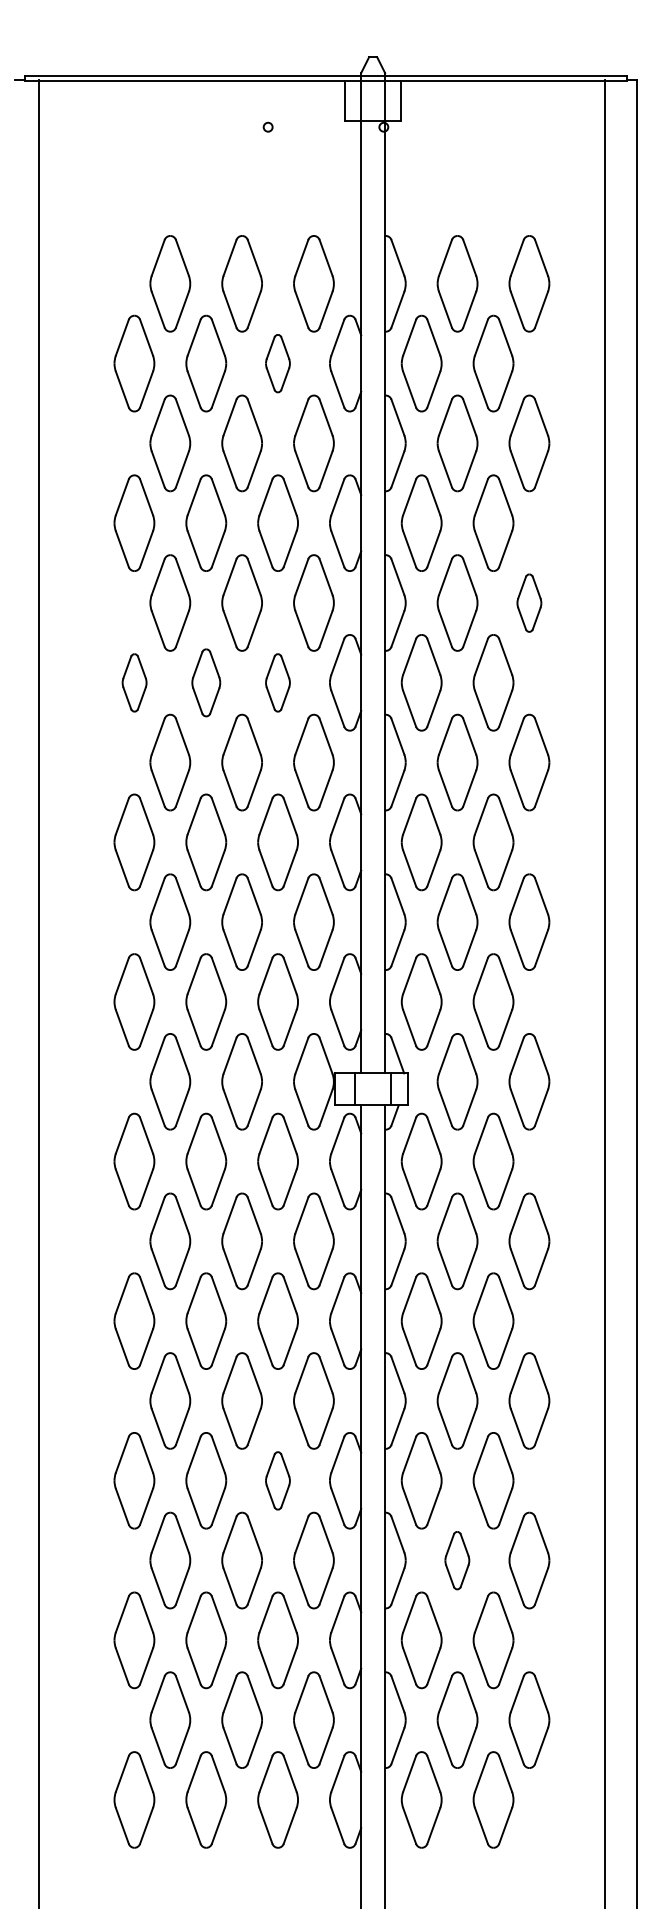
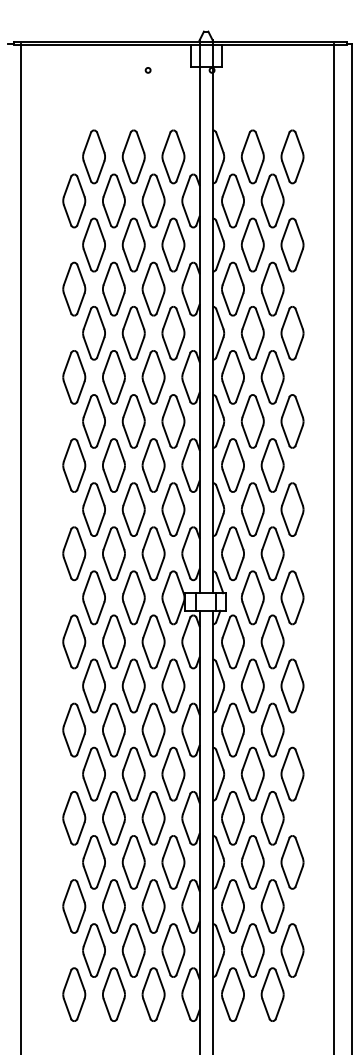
part: (277, 362) -> (153, 200), size x1.67
part: (529, 603) -> (292, 333), size x1.67
part: (134, 683) -> (74, 377), size x1.67
part: (205, 683) -> (113, 377), size x1.43
part: (277, 683) -> (153, 377), size x1.67
part: (277, 1481) -> (153, 818), size x1.67
part: (456, 1560) -> (252, 862), size x1.67

